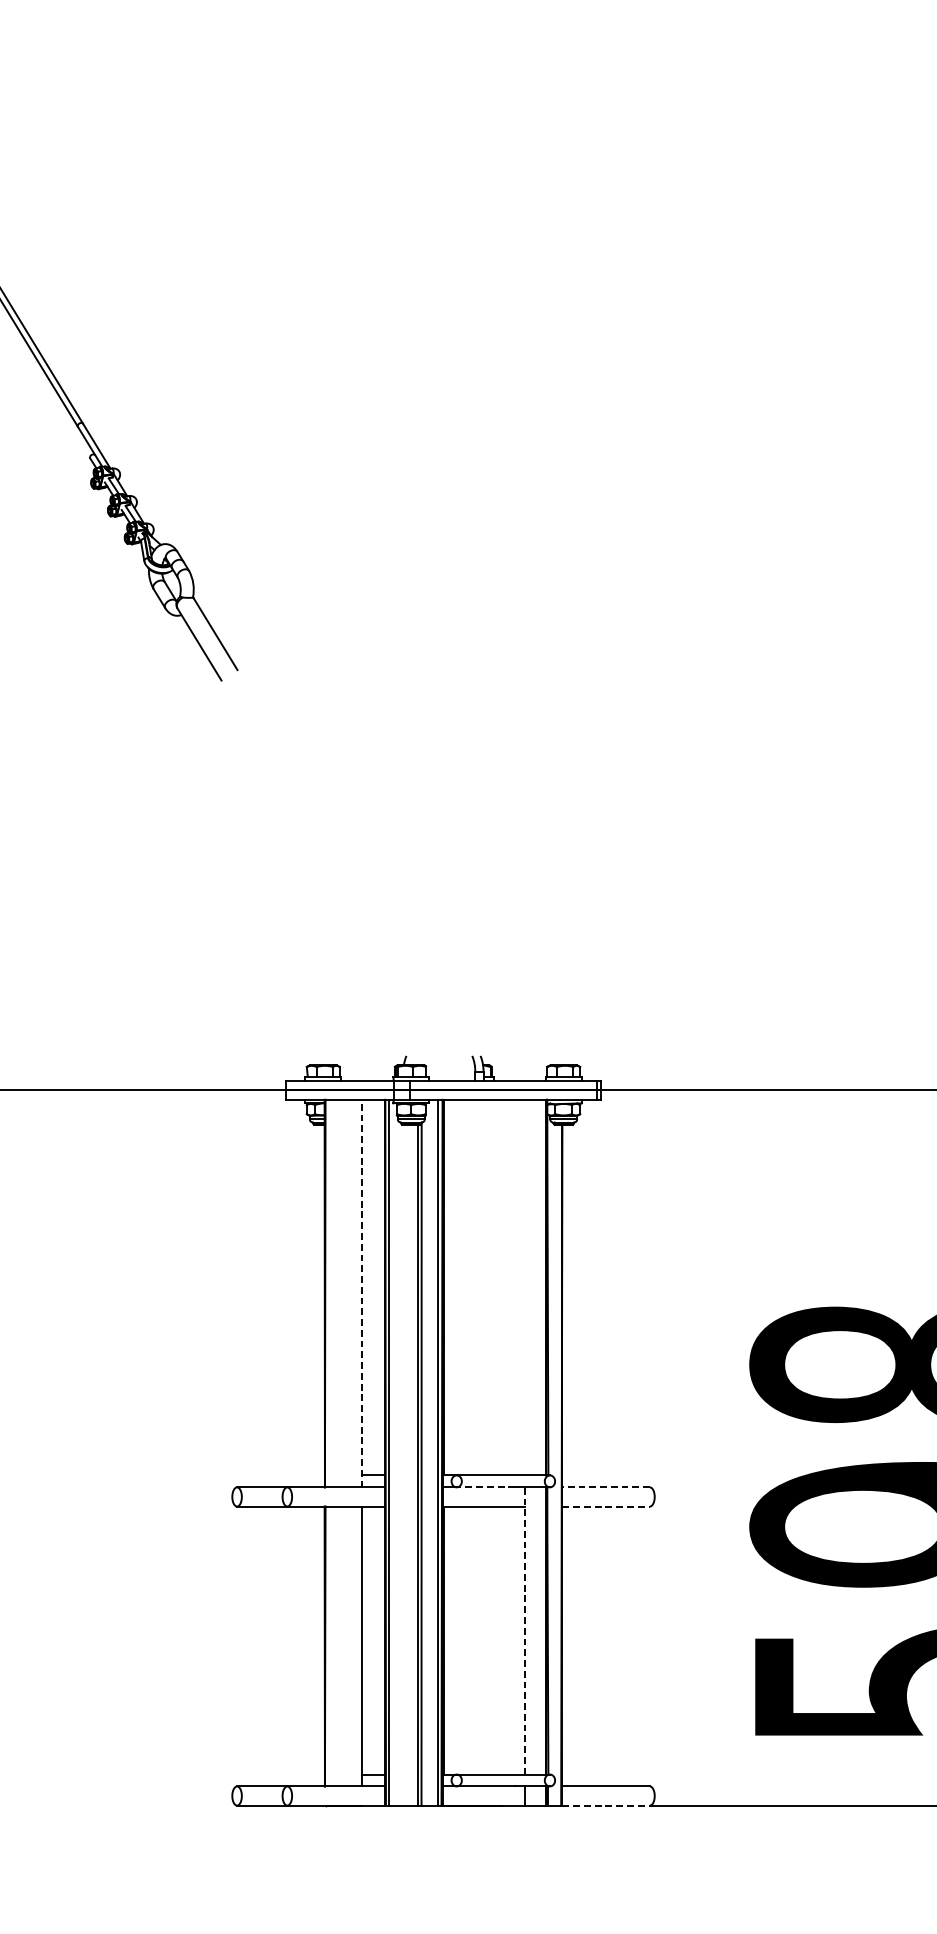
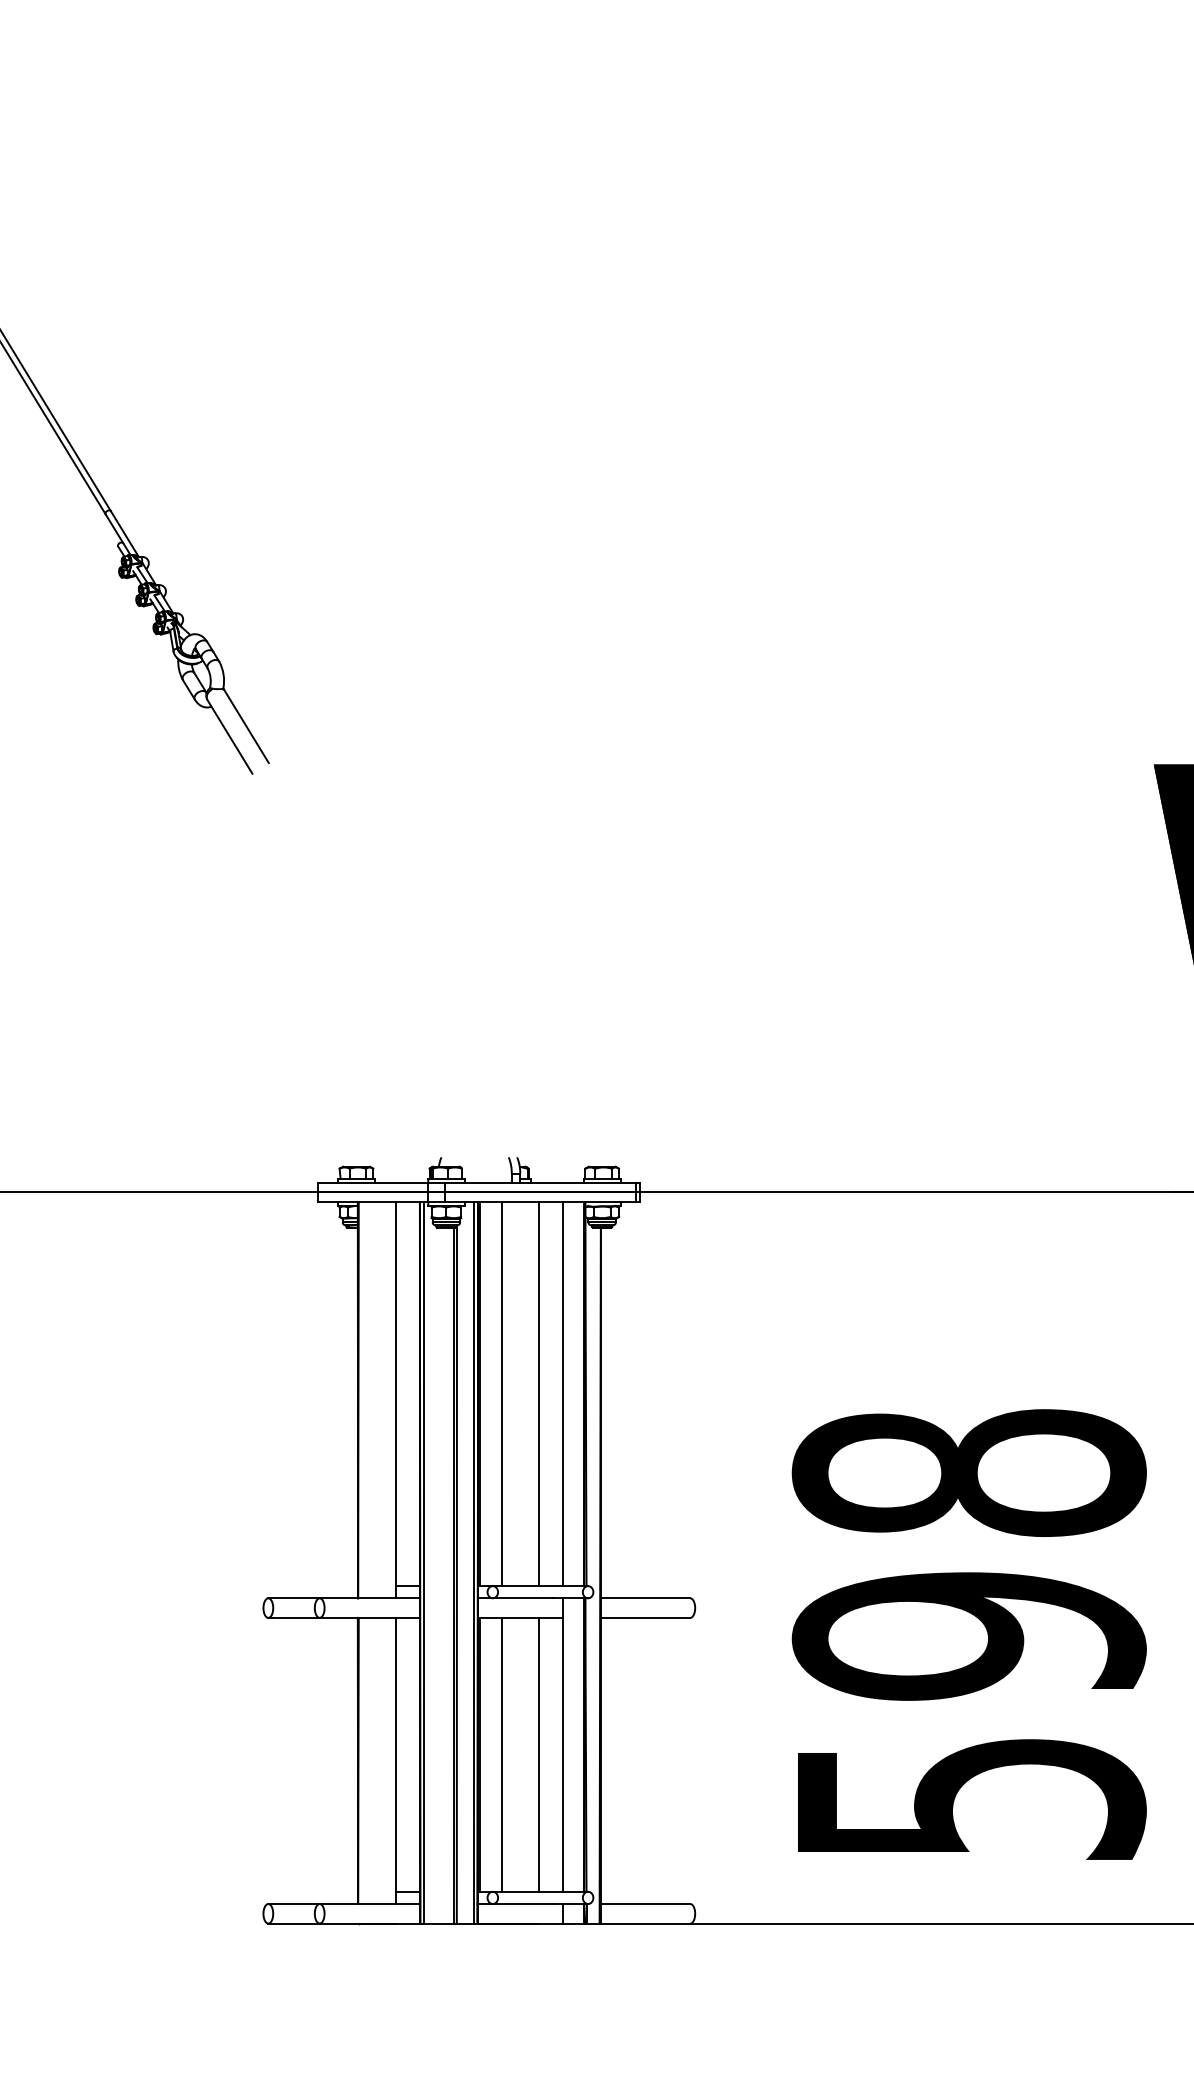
line: (465, 1287) -> (501, 1394), added
line: (501, 1287) -> (538, 1394), added
line: (524, 1287) -> (562, 1394), added
line: (361, 1292) -> (395, 1399), dashed -> solid
line: (485, 1487) -> (522, 1598), dashed -> solid
line: (606, 1487) -> (645, 1598), dashed -> solid
line: (606, 1506) -> (645, 1617), dashed -> solid
line: (524, 1631) -> (562, 1745), dashed -> solid
line: (465, 1640) -> (501, 1754), added
line: (501, 1640) -> (538, 1754), added
line: (606, 1805) -> (645, 1923), dashed -> solid

